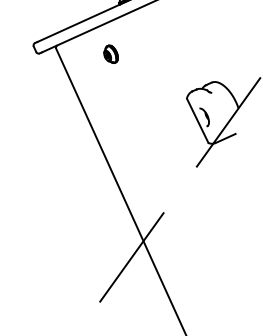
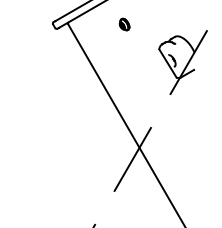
part: (111, 54) -> (124, 24), moved

